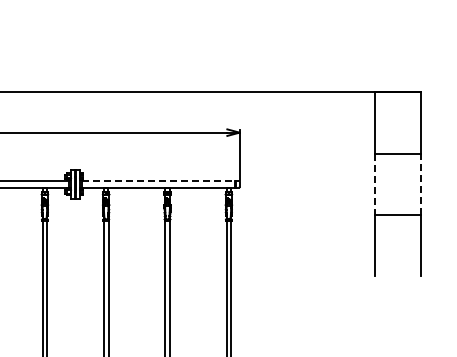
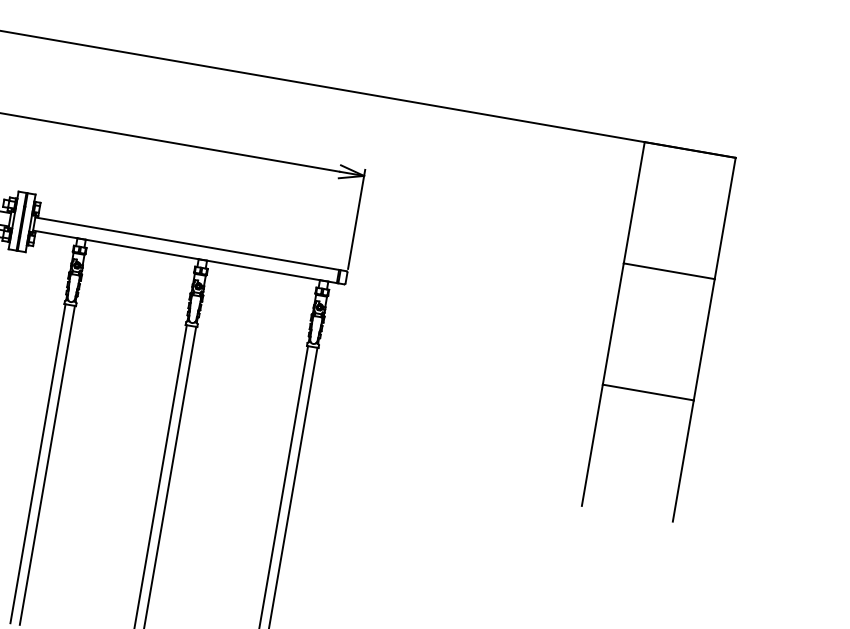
line: (160, 180) -> (191, 243), dashed -> solid
line: (374, 184) -> (613, 324), dashed -> solid
line: (420, 184) -> (704, 340), dashed -> solid

